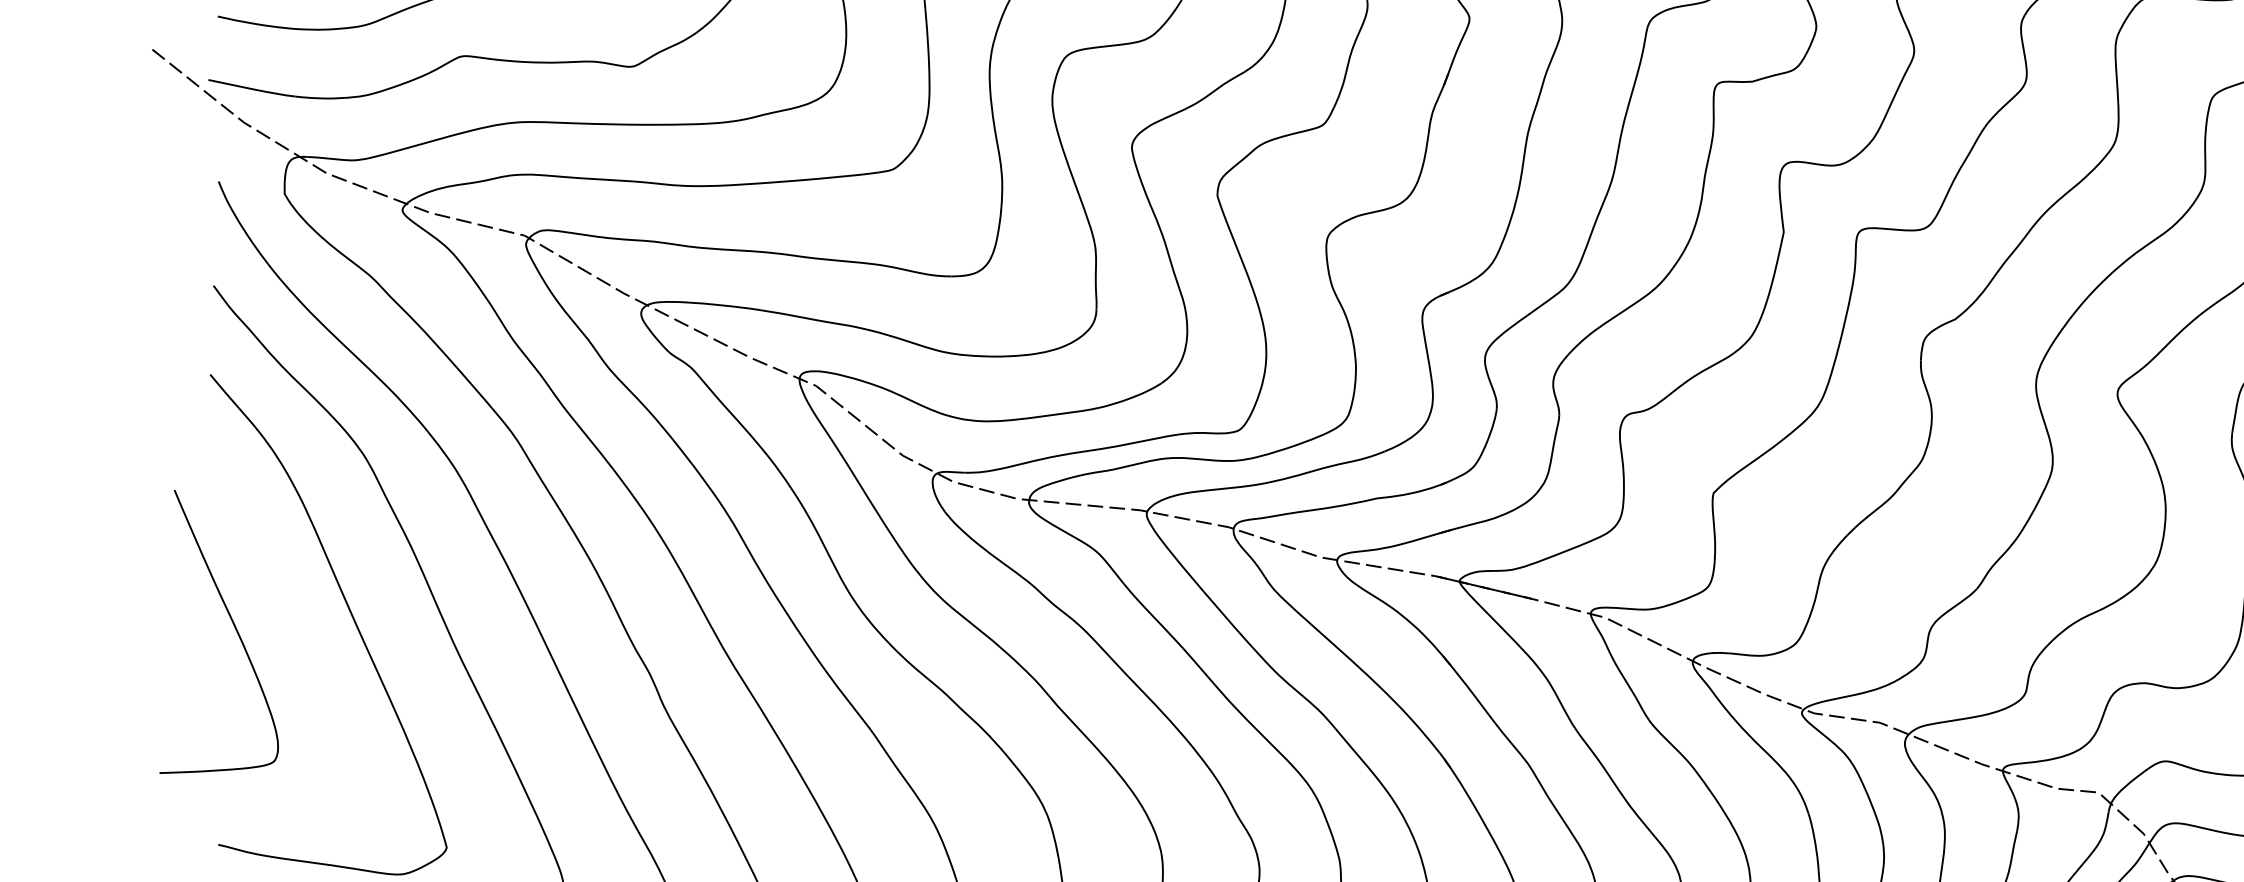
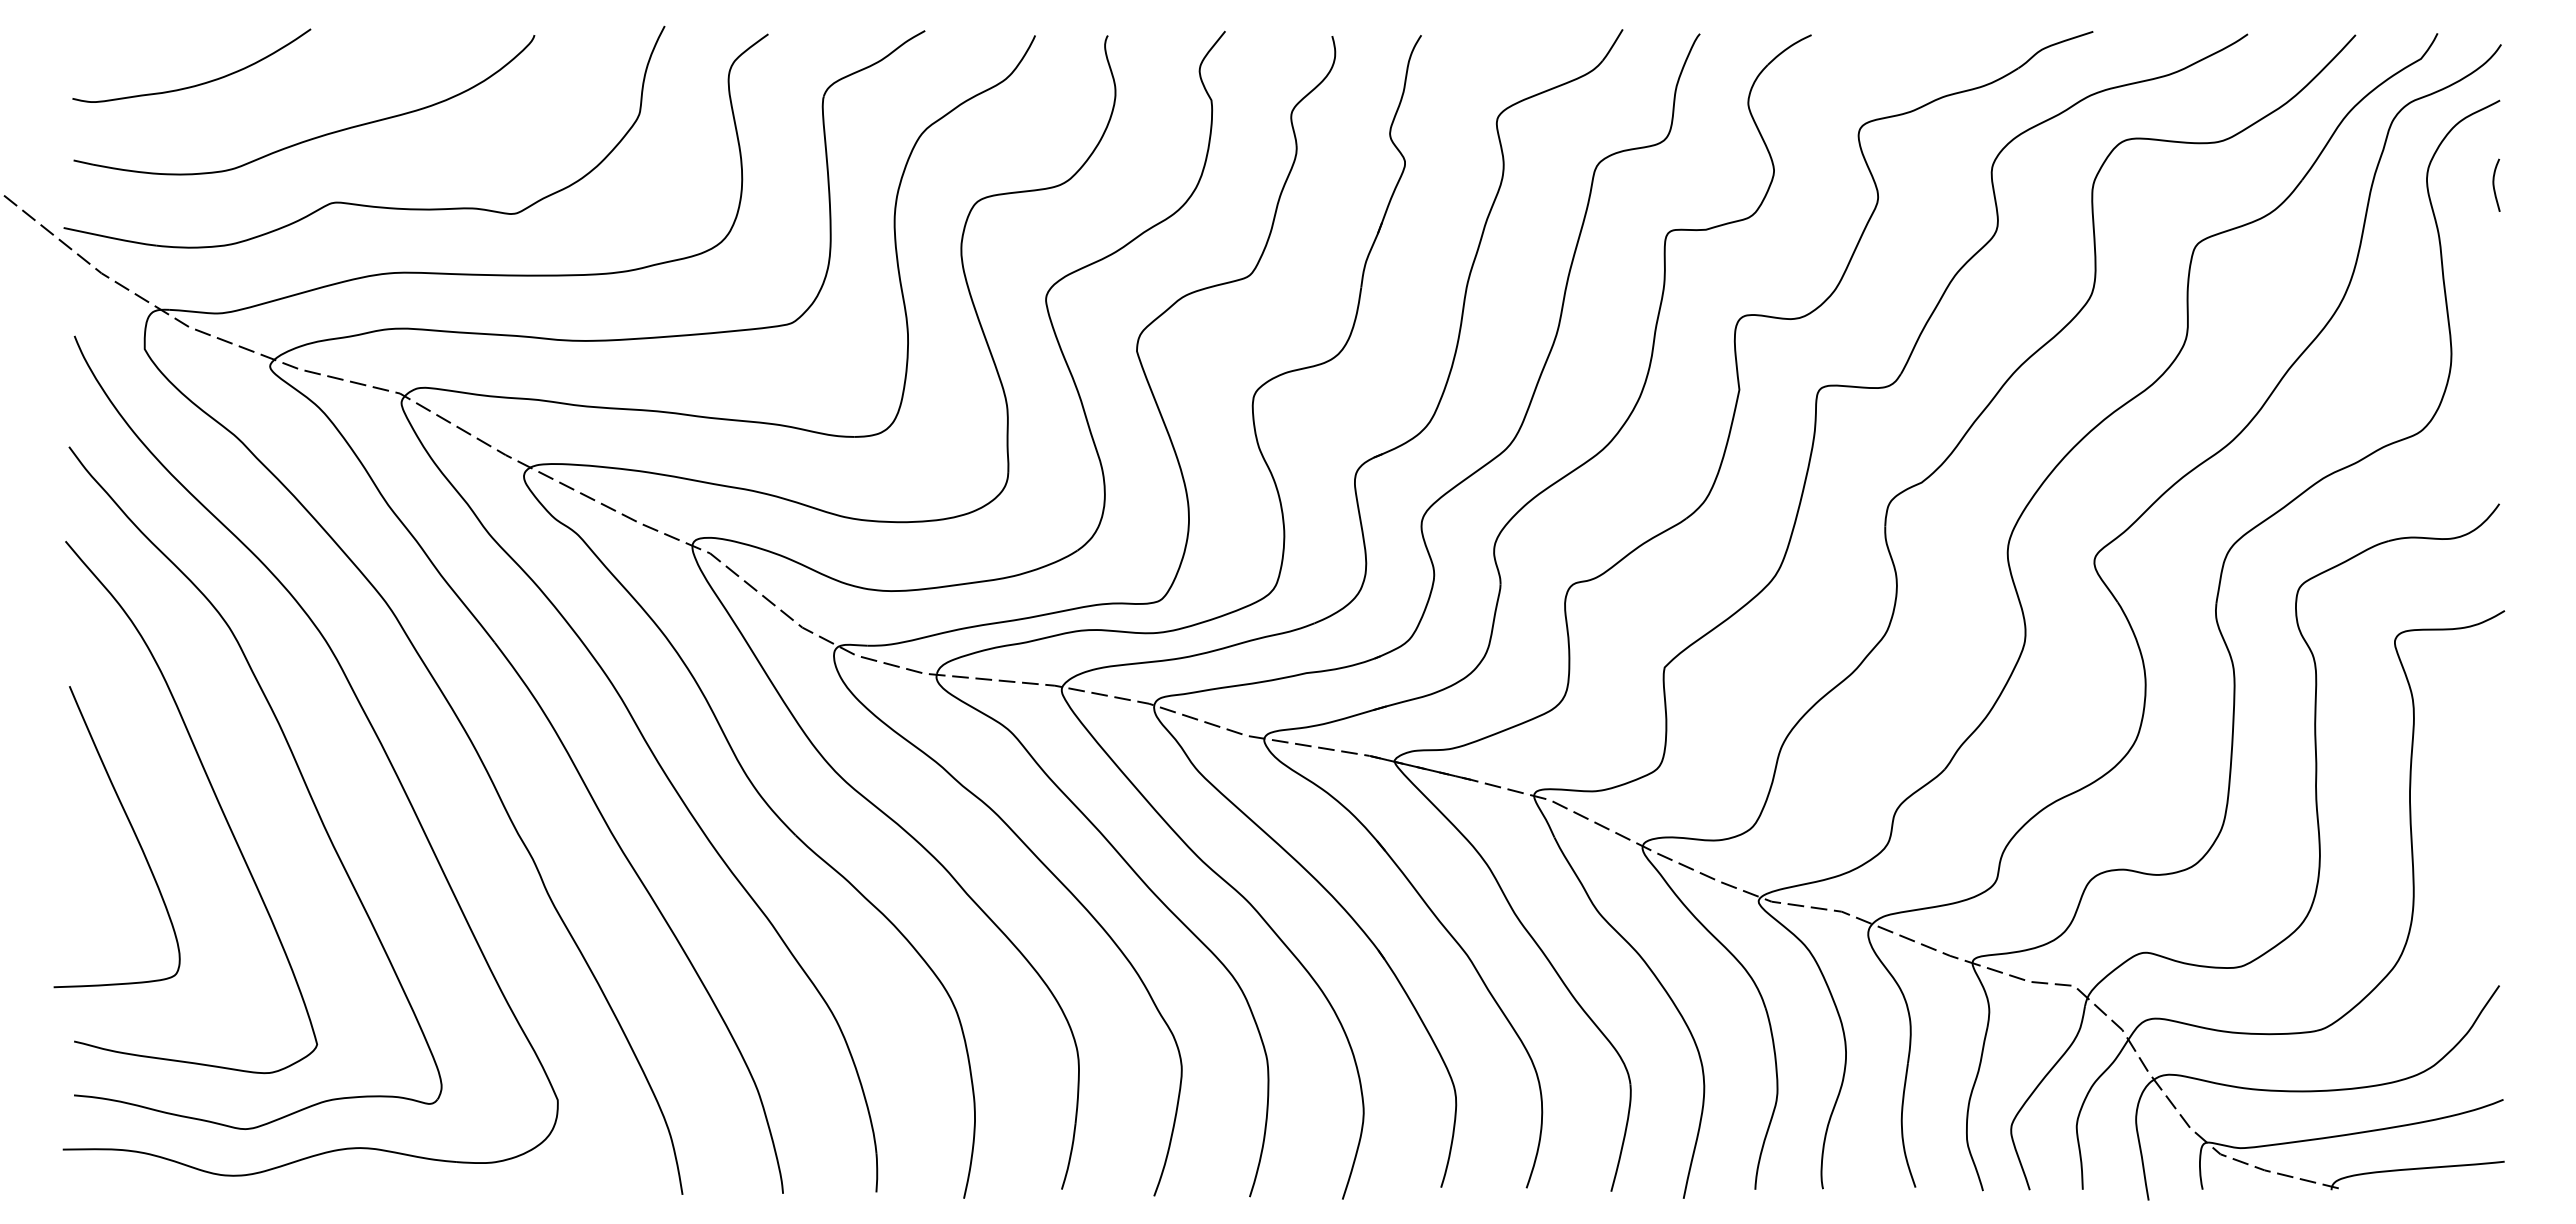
curve: (233, 625) -> (132, 830), moved

